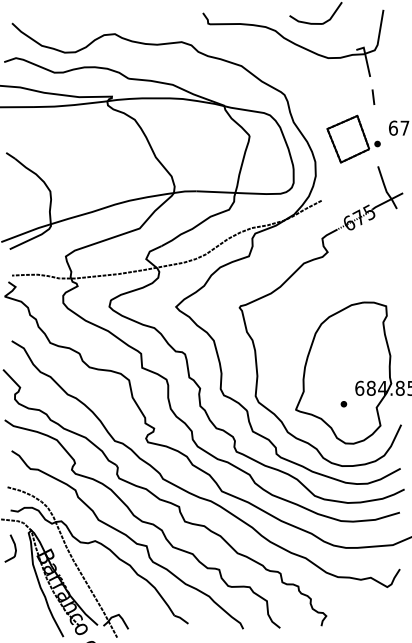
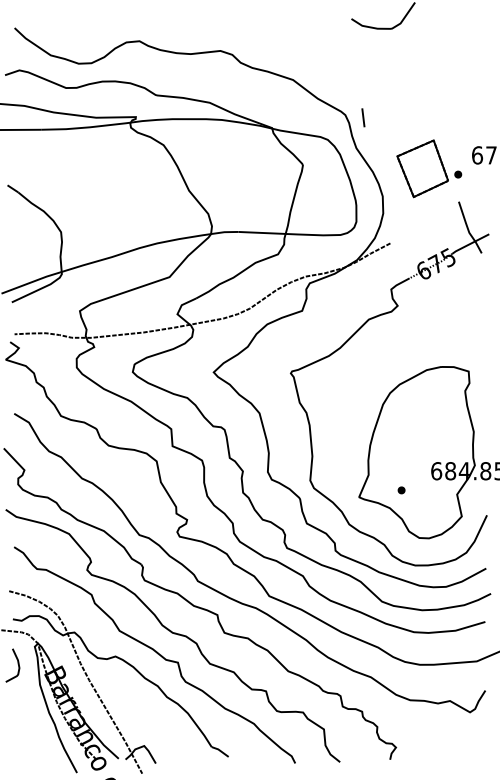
part: (293, 42) -> (356, 51), removed
line: (373, 96) -> (363, 116), moved
part: (343, 404) -> (401, 490), moved

